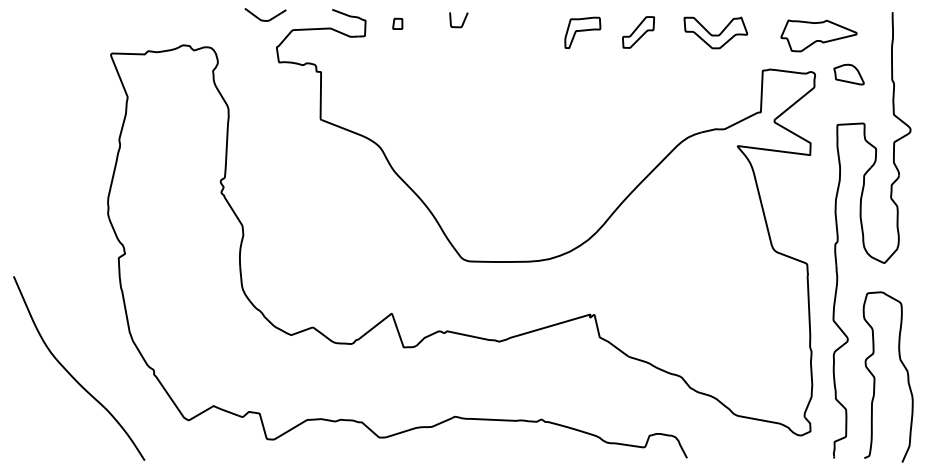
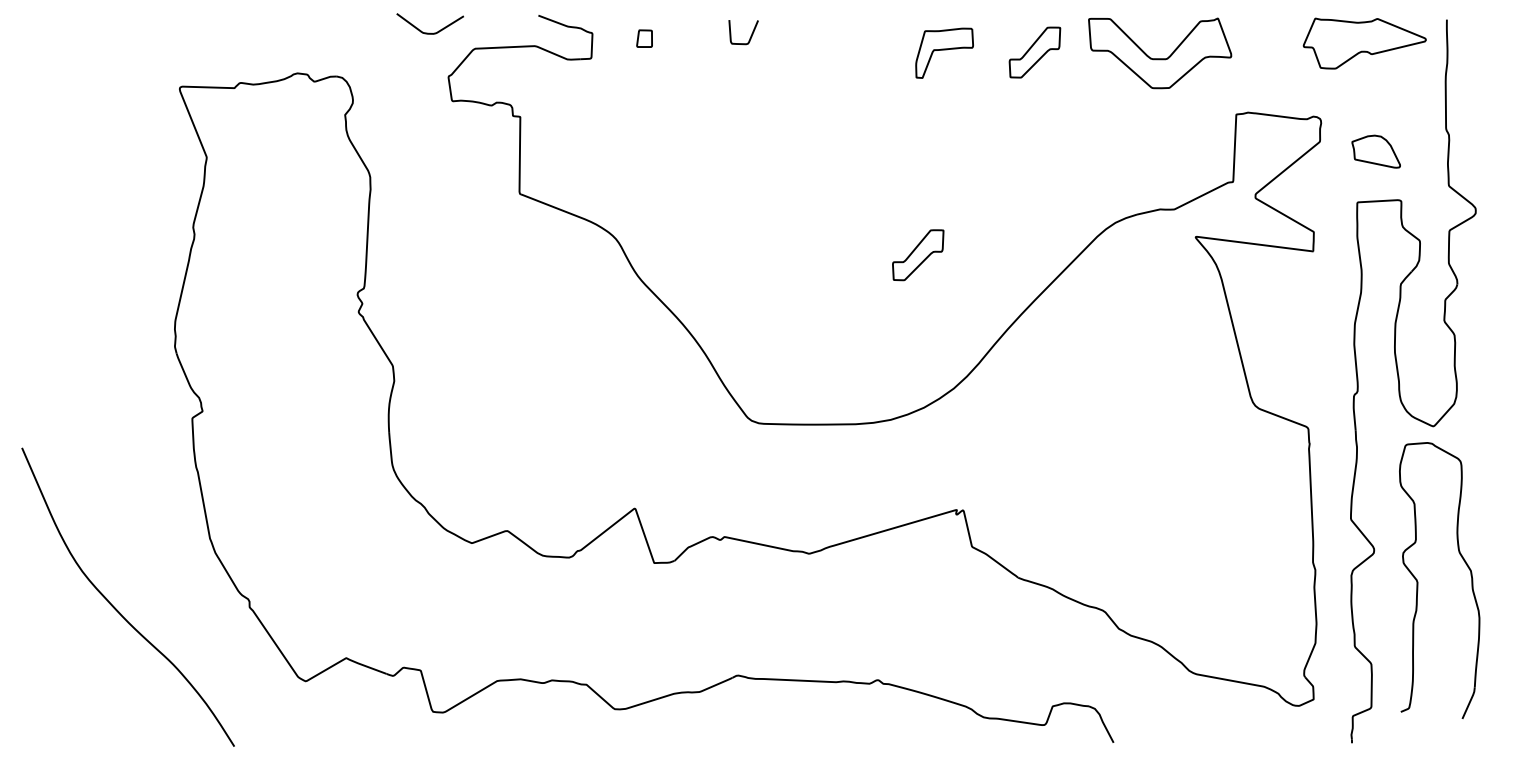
part: (715, 32) -> (1159, 52), size x1.4
part: (818, 35) -> (1363, 42), moved
part: (848, 74) -> (1375, 151), moved
part: (566, 157) -> (918, 255), added
part: (875, 377) -> (1419, 581), moved

